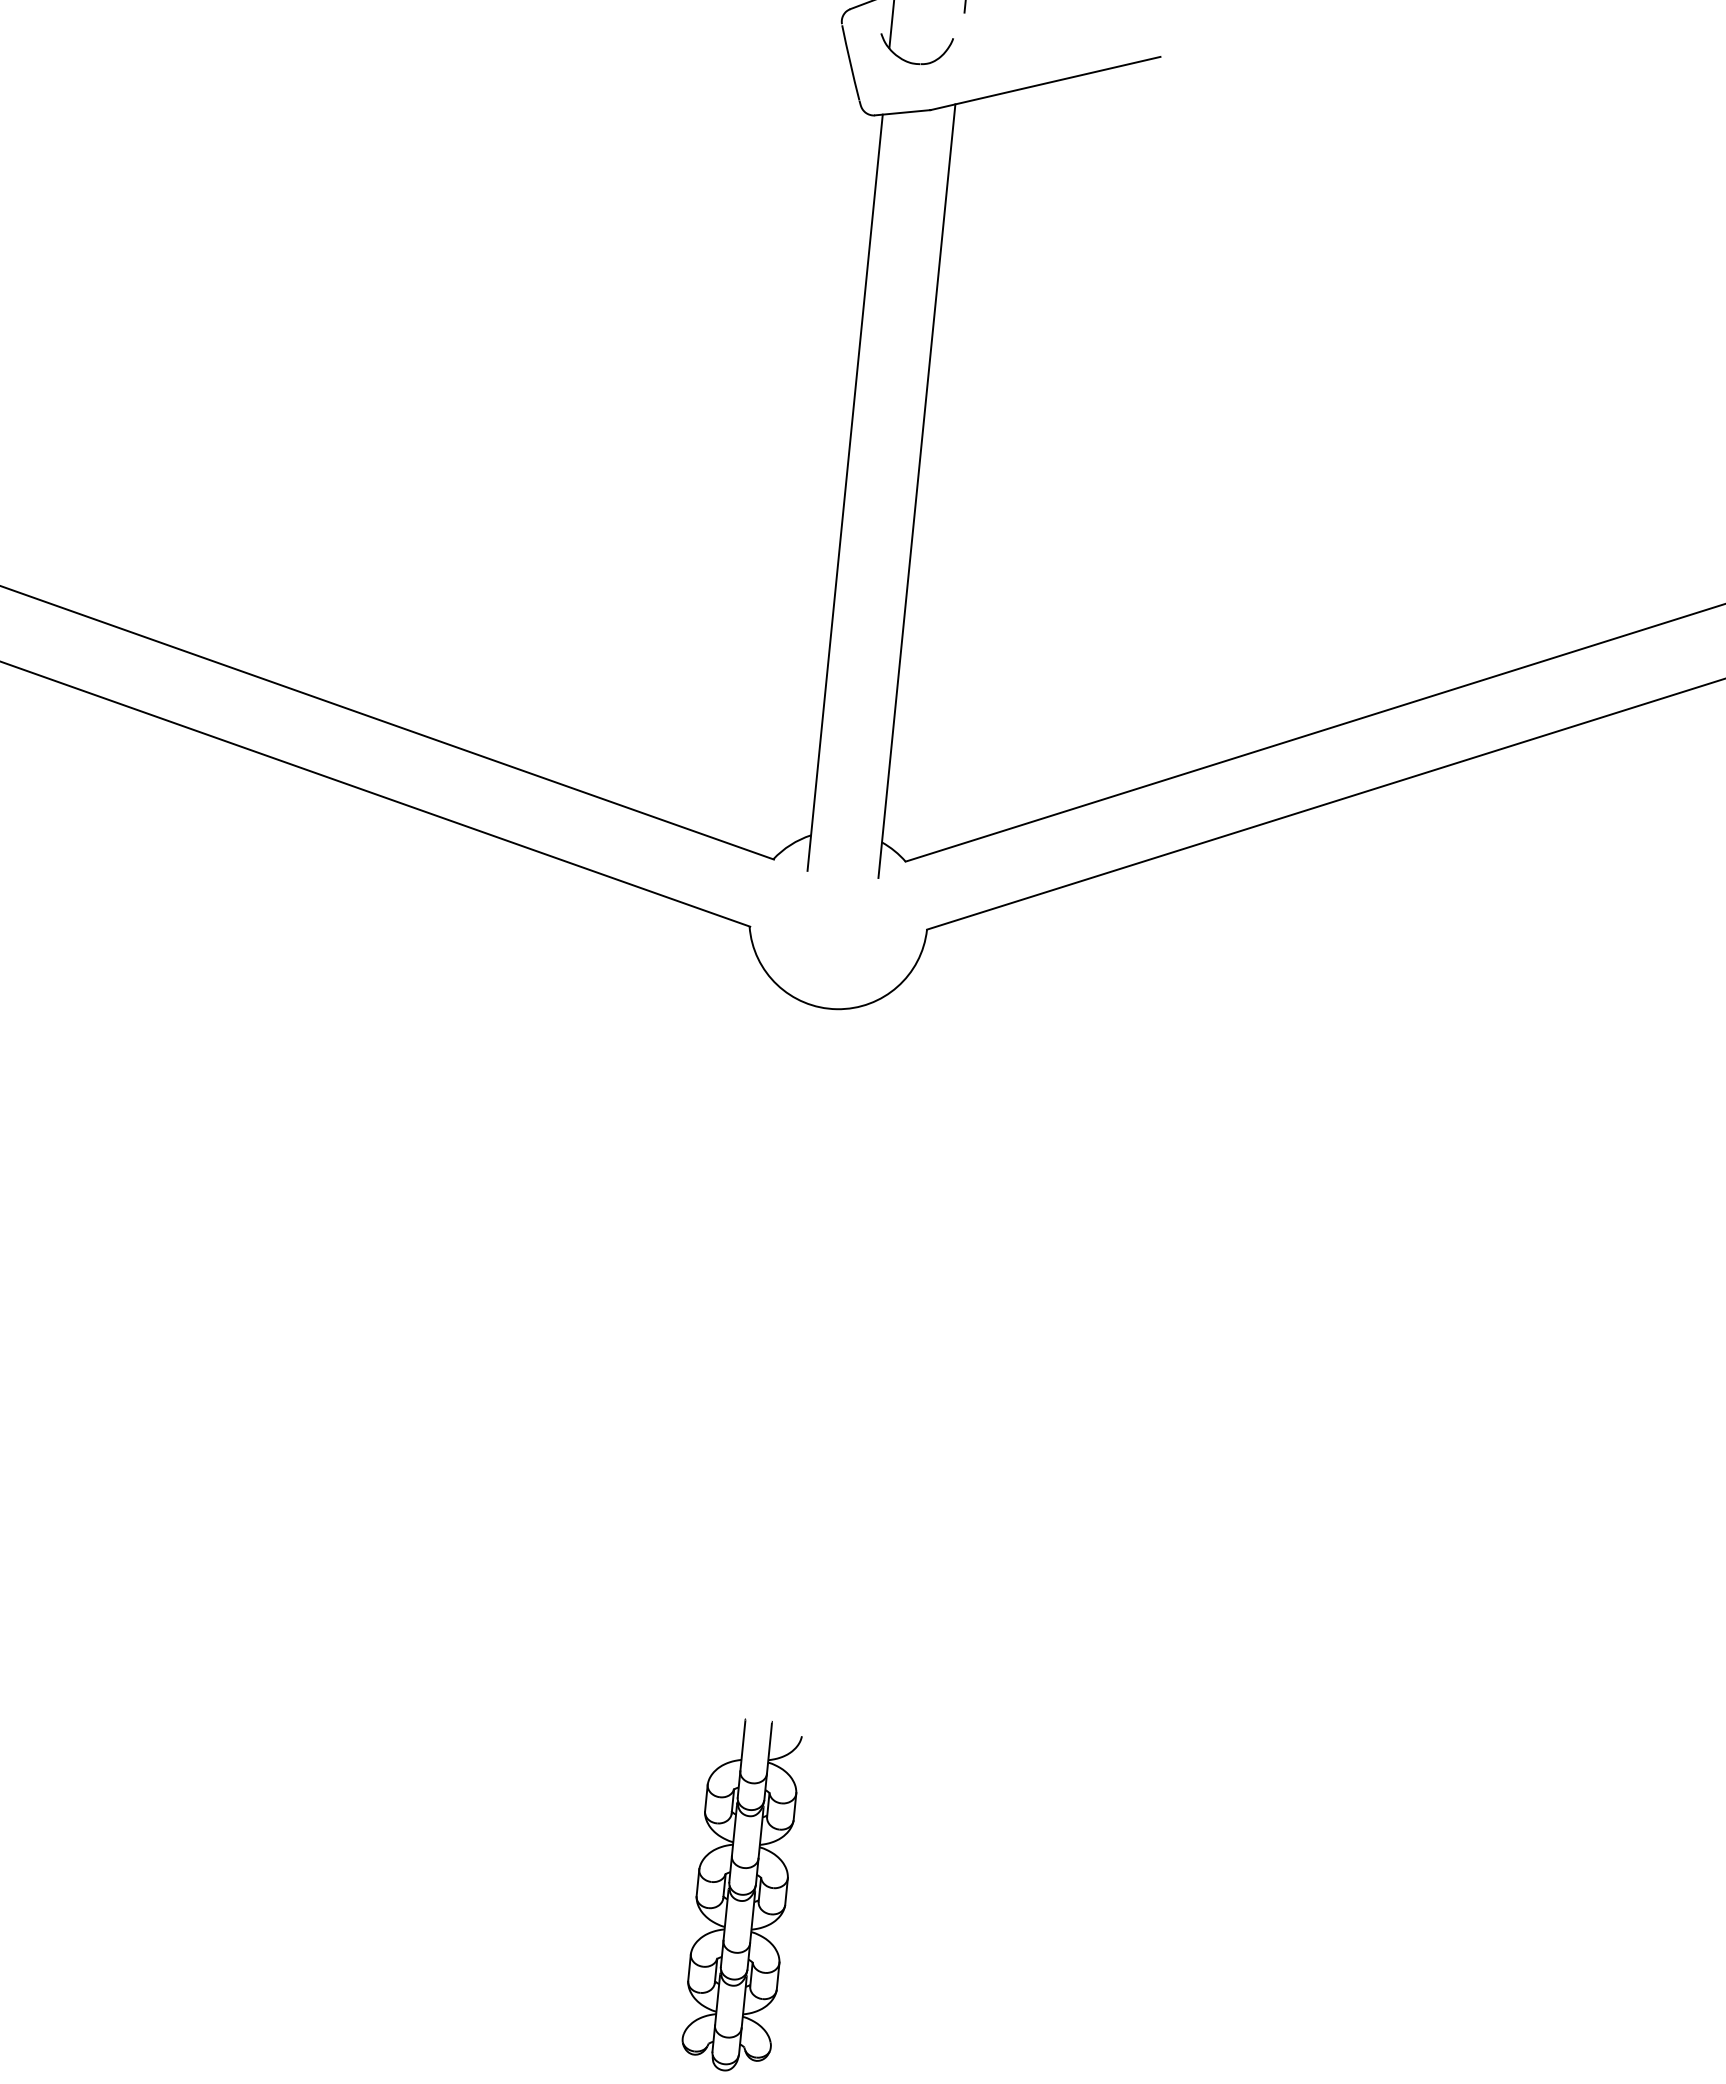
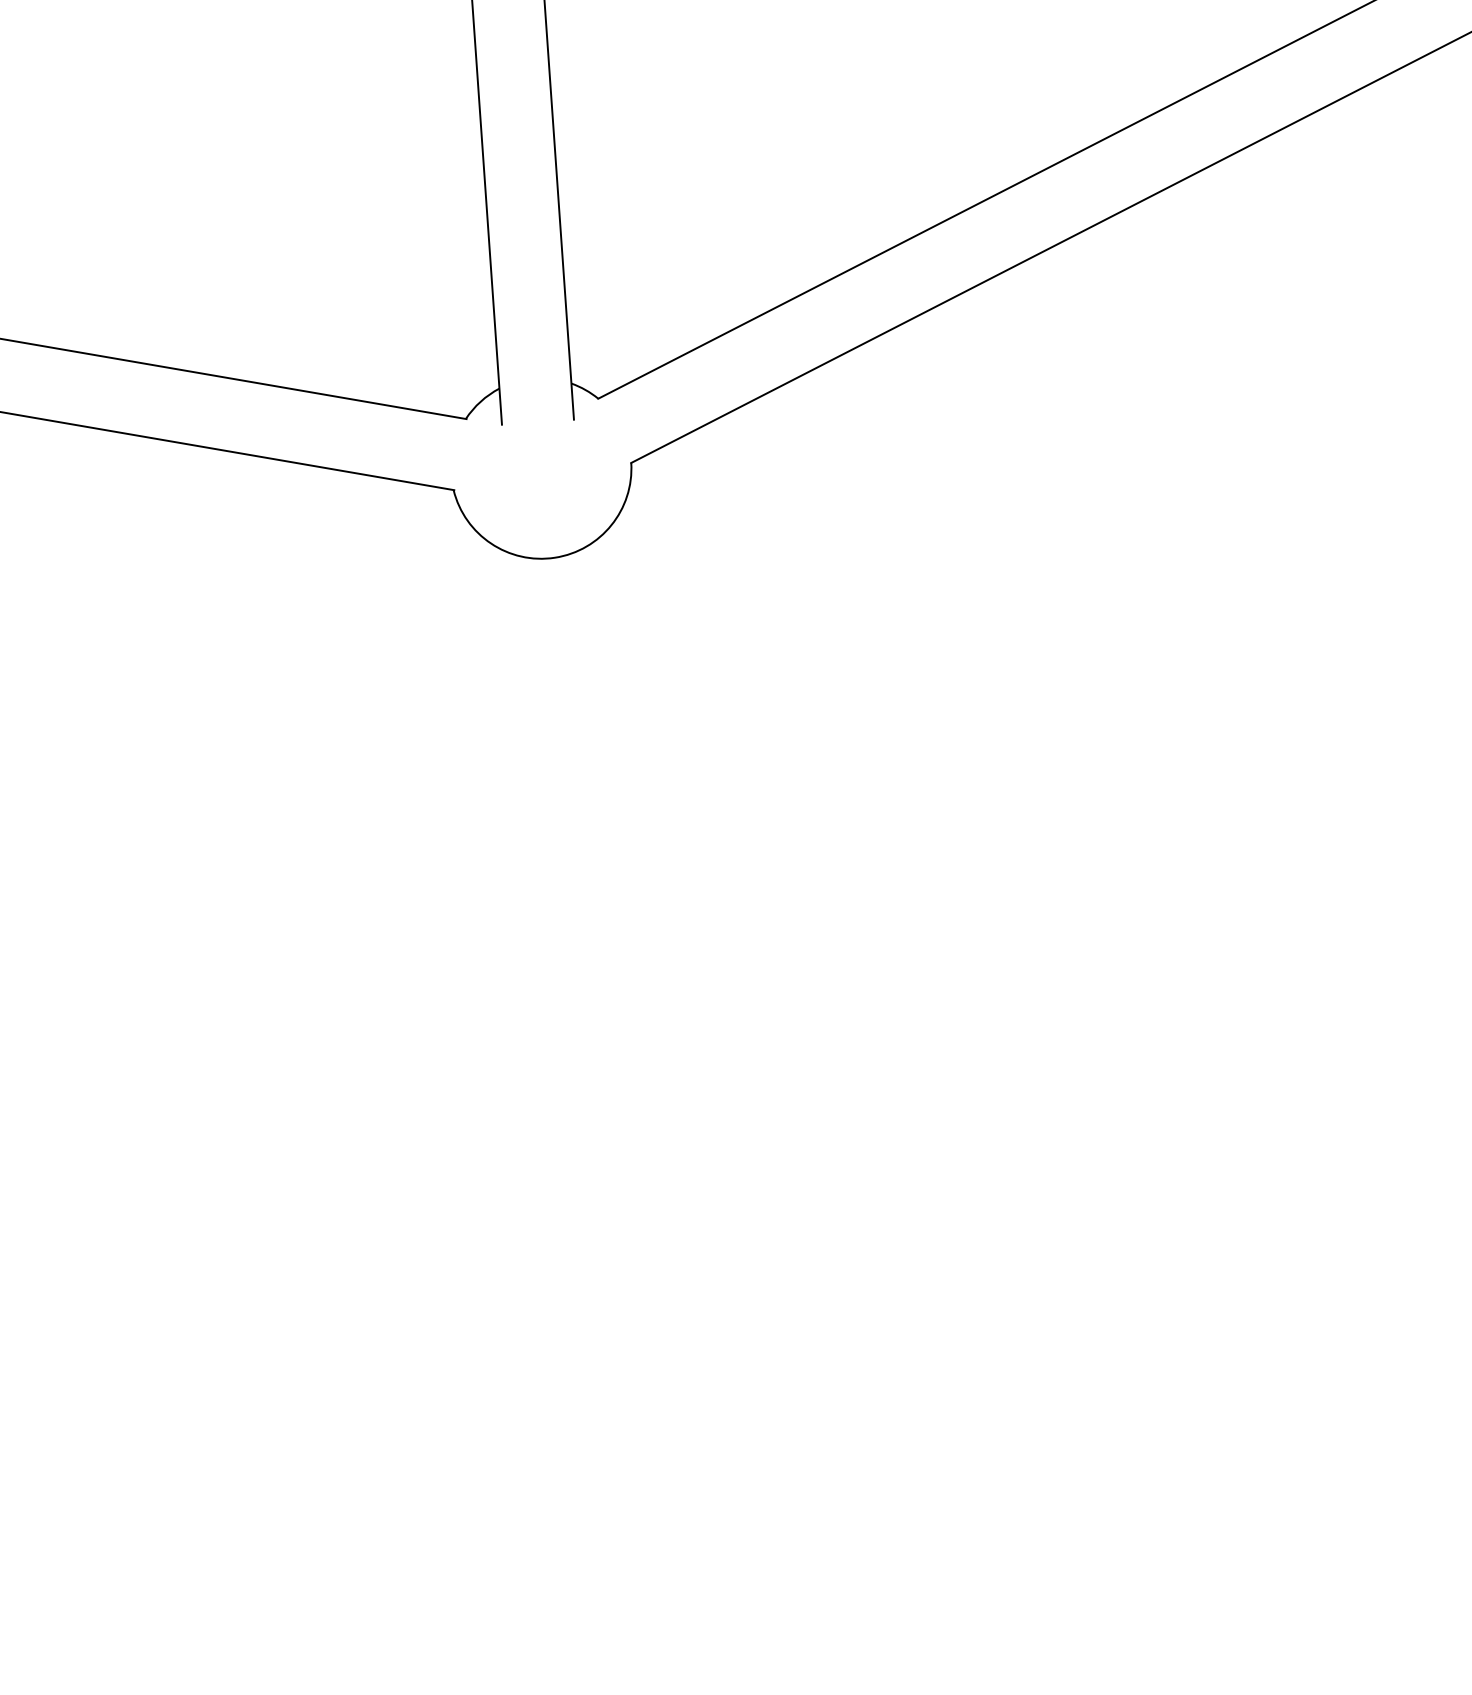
part: (741, 1894) -> (610, 1457), removed

